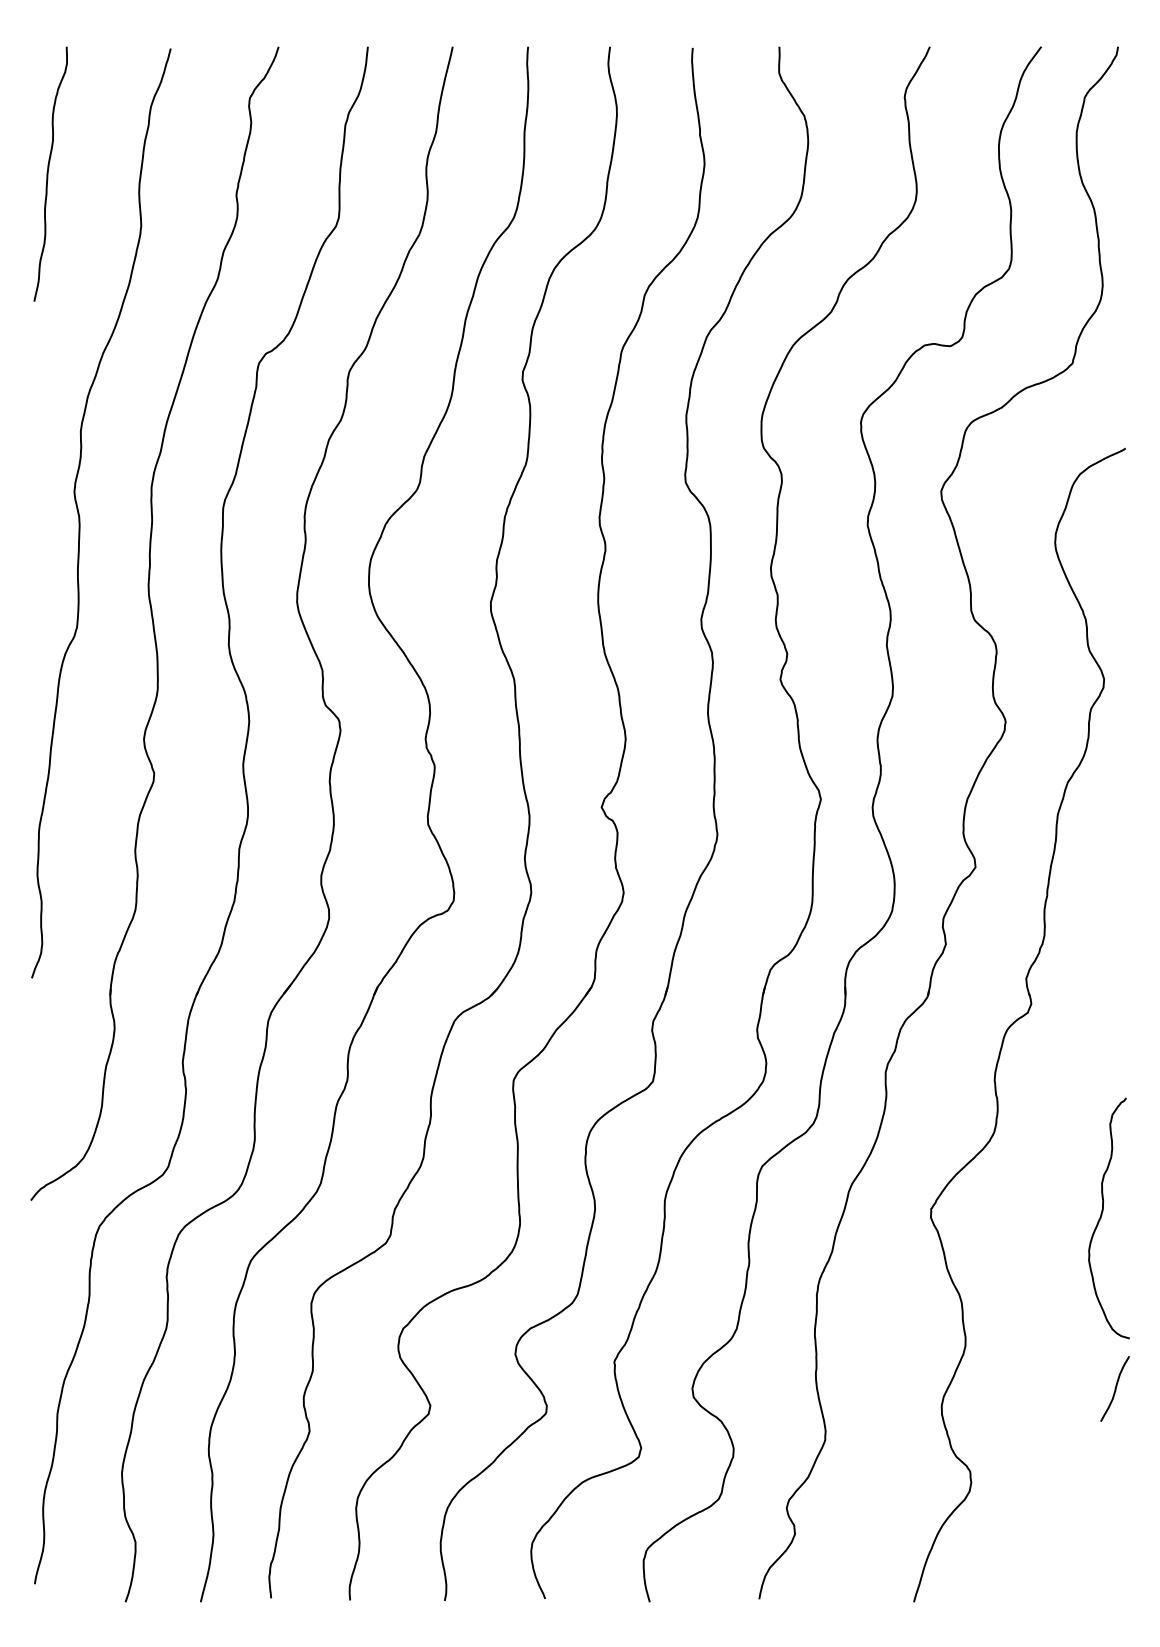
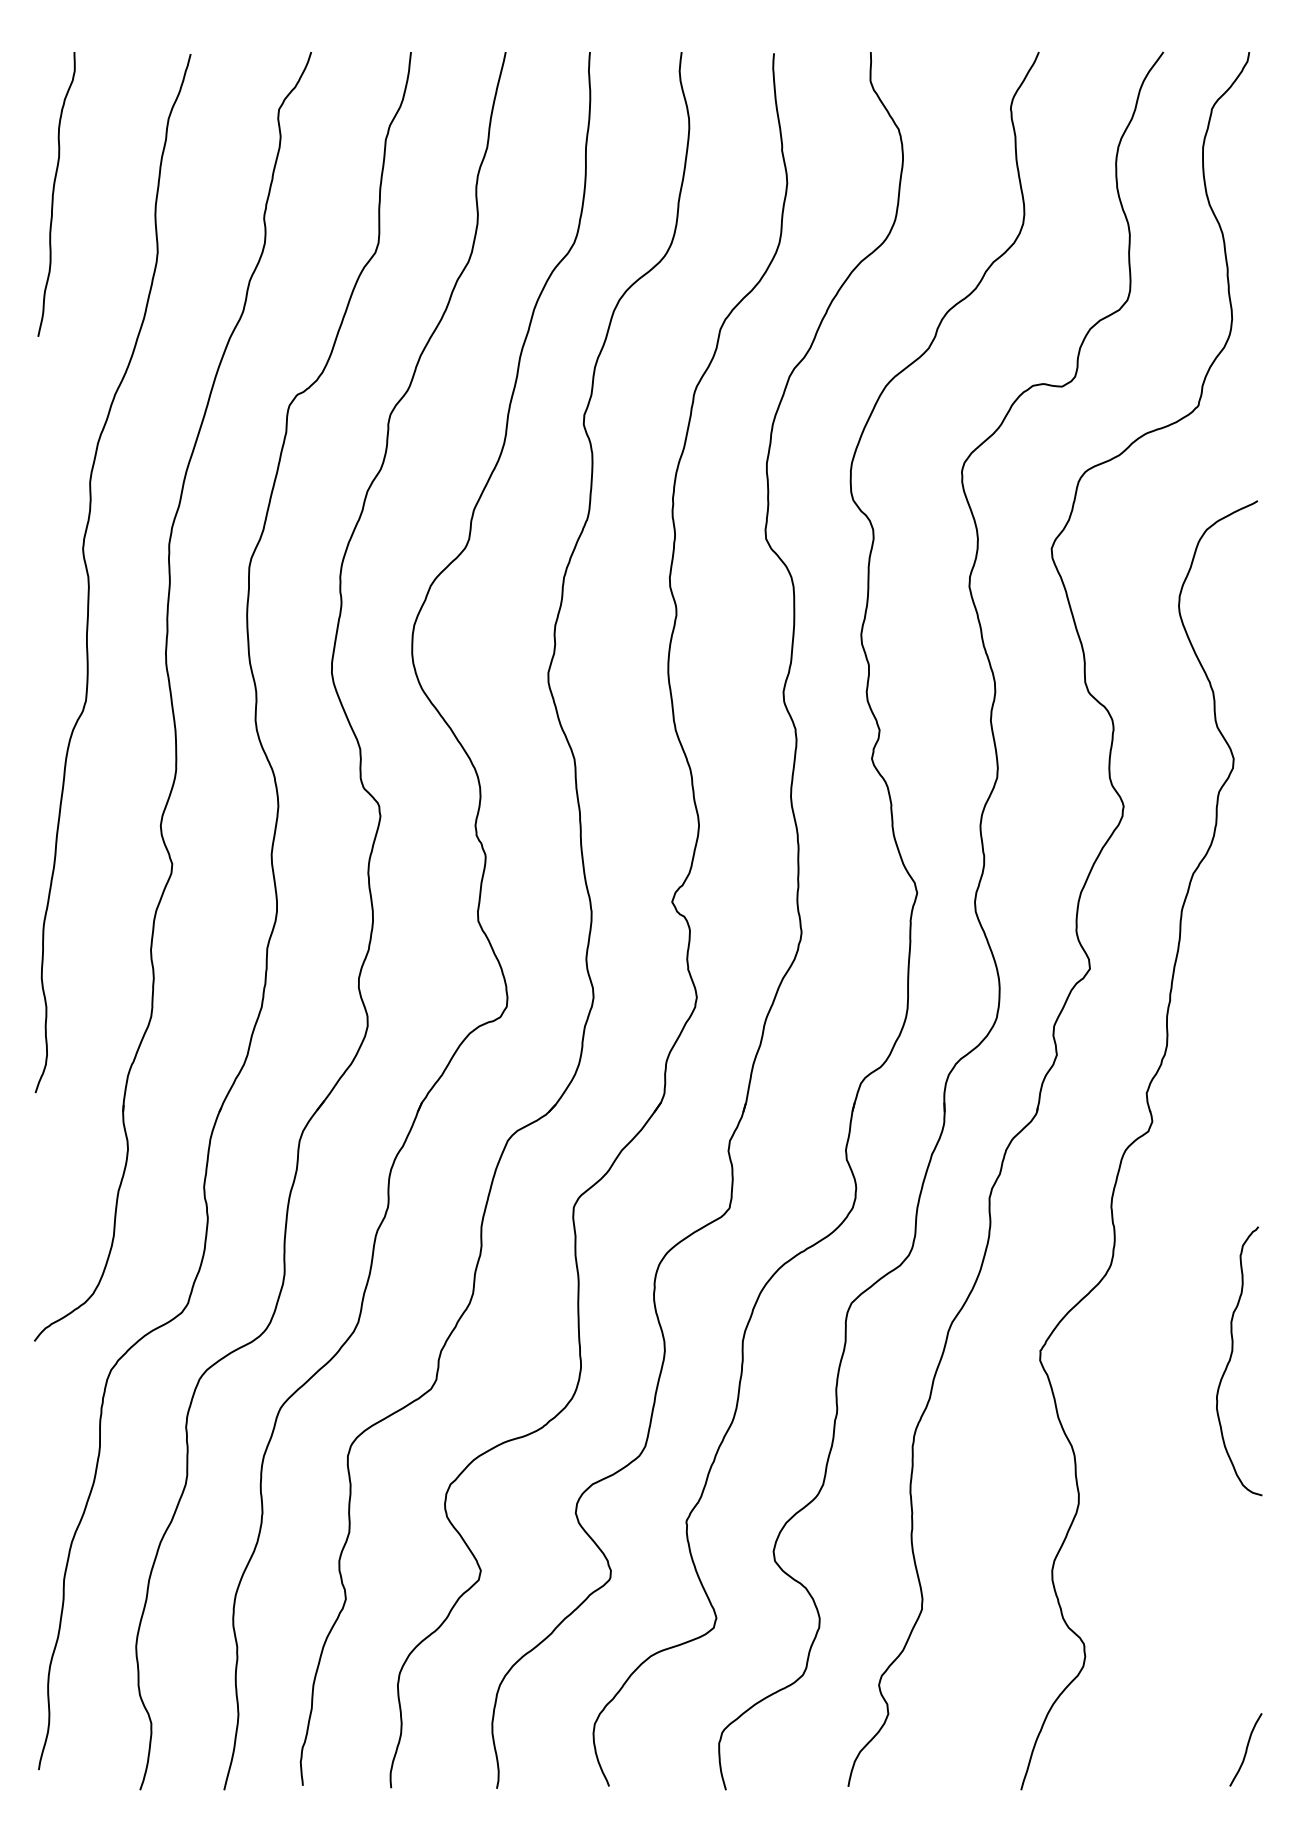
curve: (1114, 1388) -> (1245, 1749), moved

